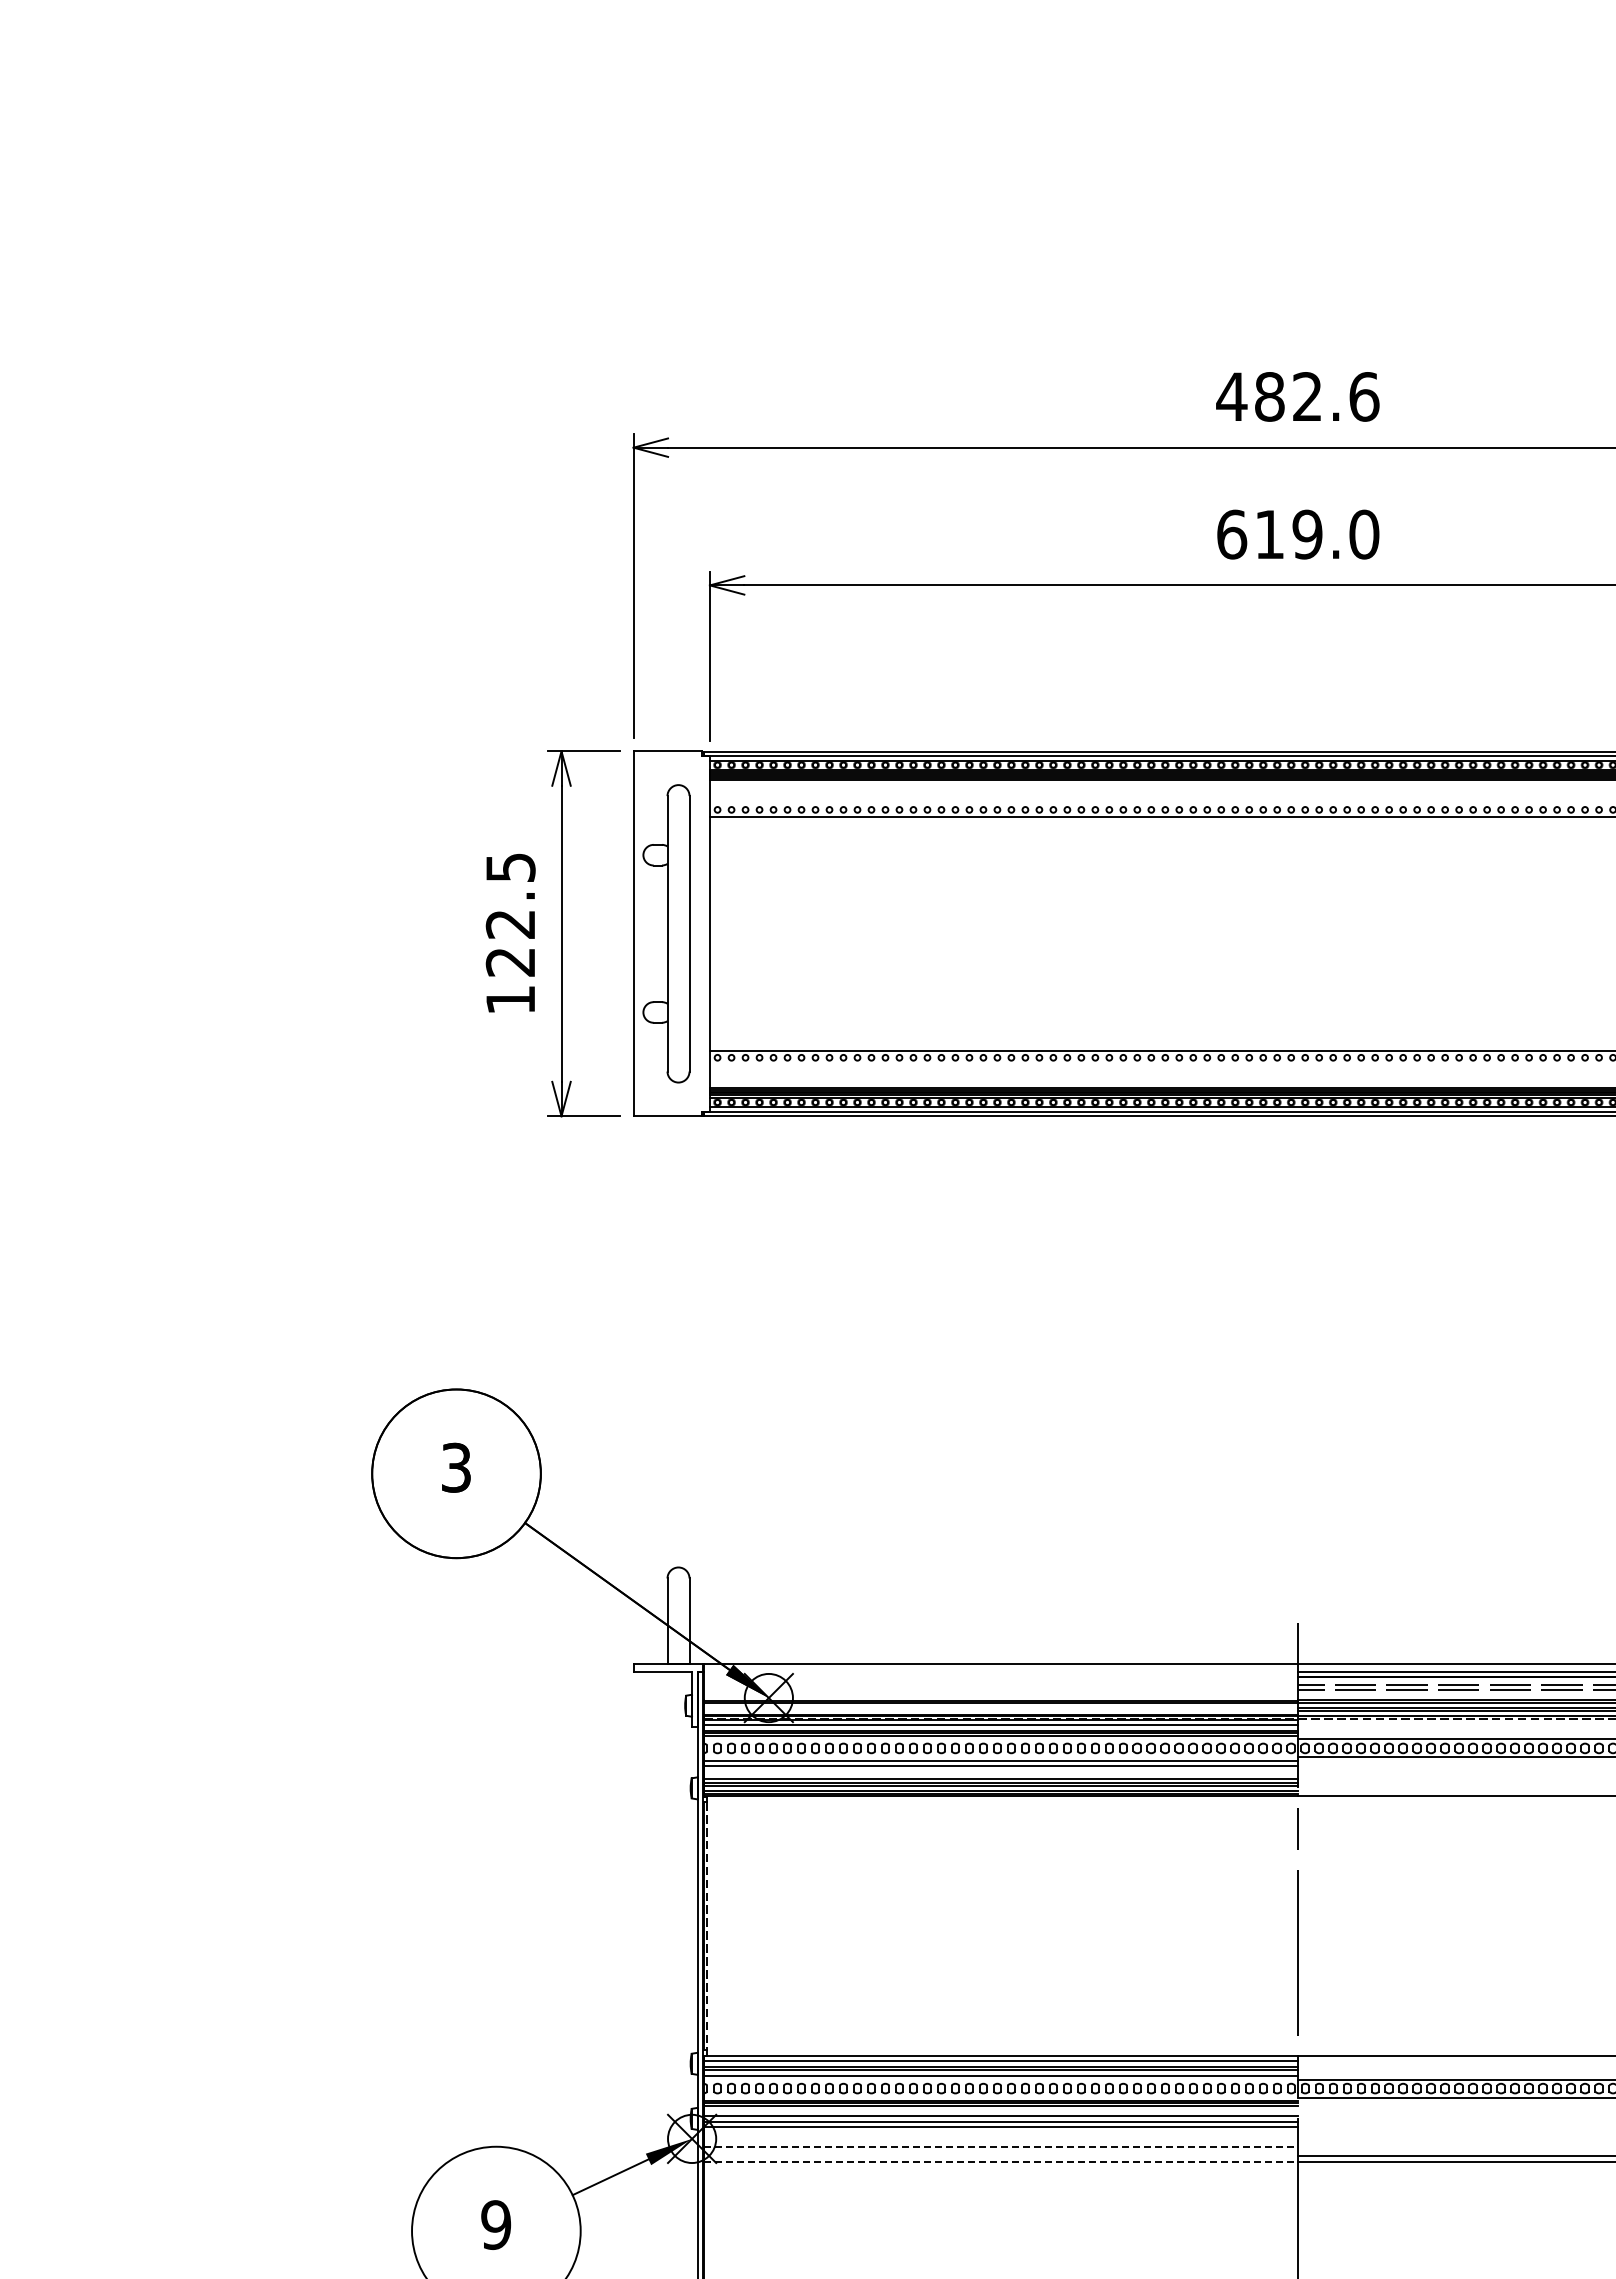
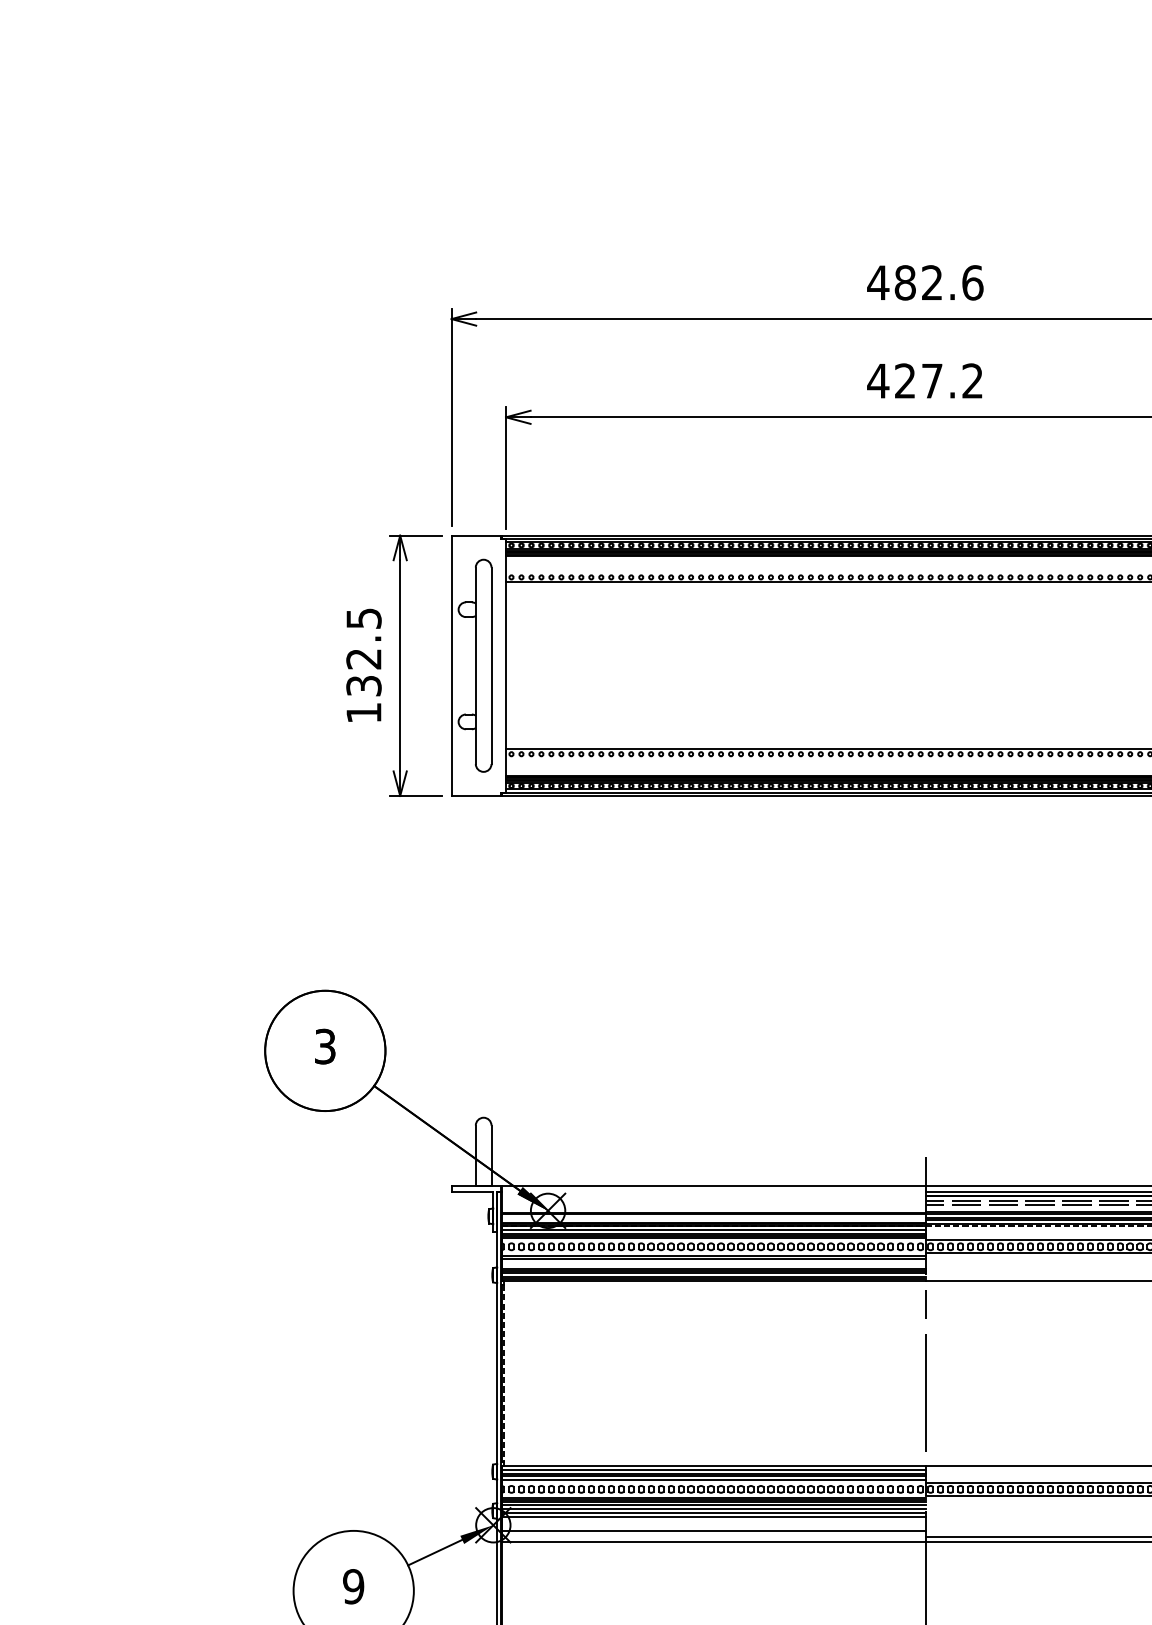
text: (1297, 534) -> (925, 381), 619.0 -> 427.2
text: (510, 962) -> (363, 686), 122.5 -> 132.5
line: (1000, 2110) -> (713, 1505), added
line: (1001, 2147) -> (714, 1531), dashed -> solid
line: (1001, 2162) -> (714, 1542), dashed -> solid

